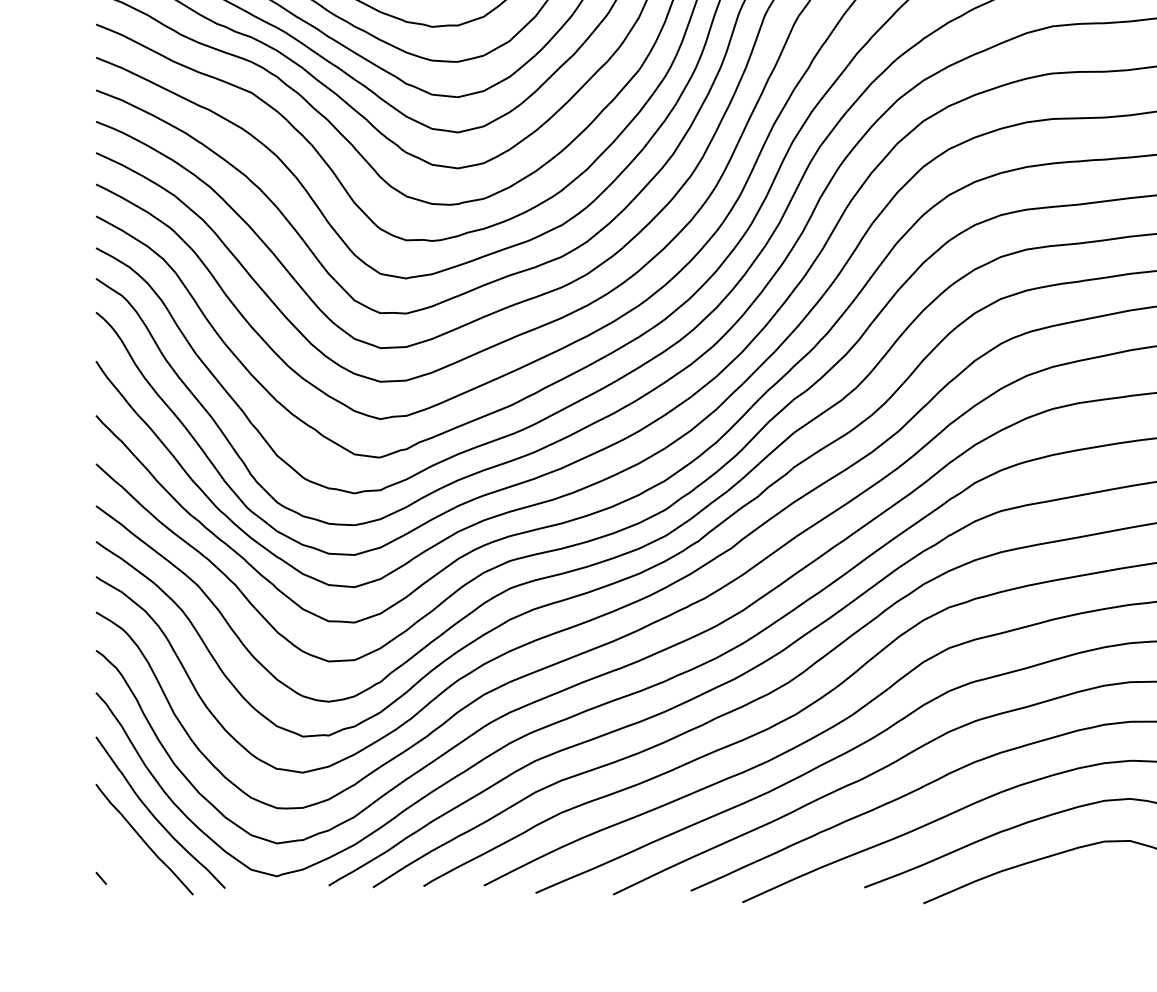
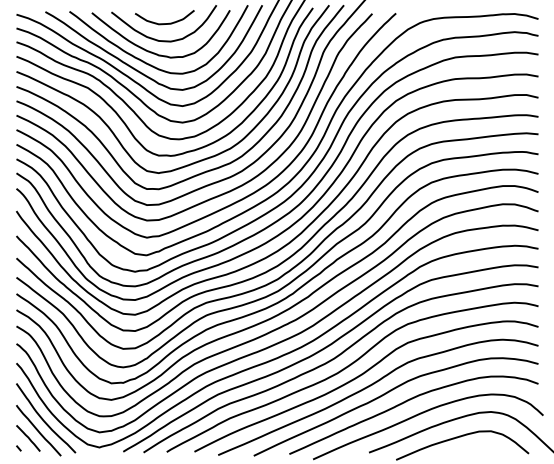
line: (122, 856) -> (28, 438), added

